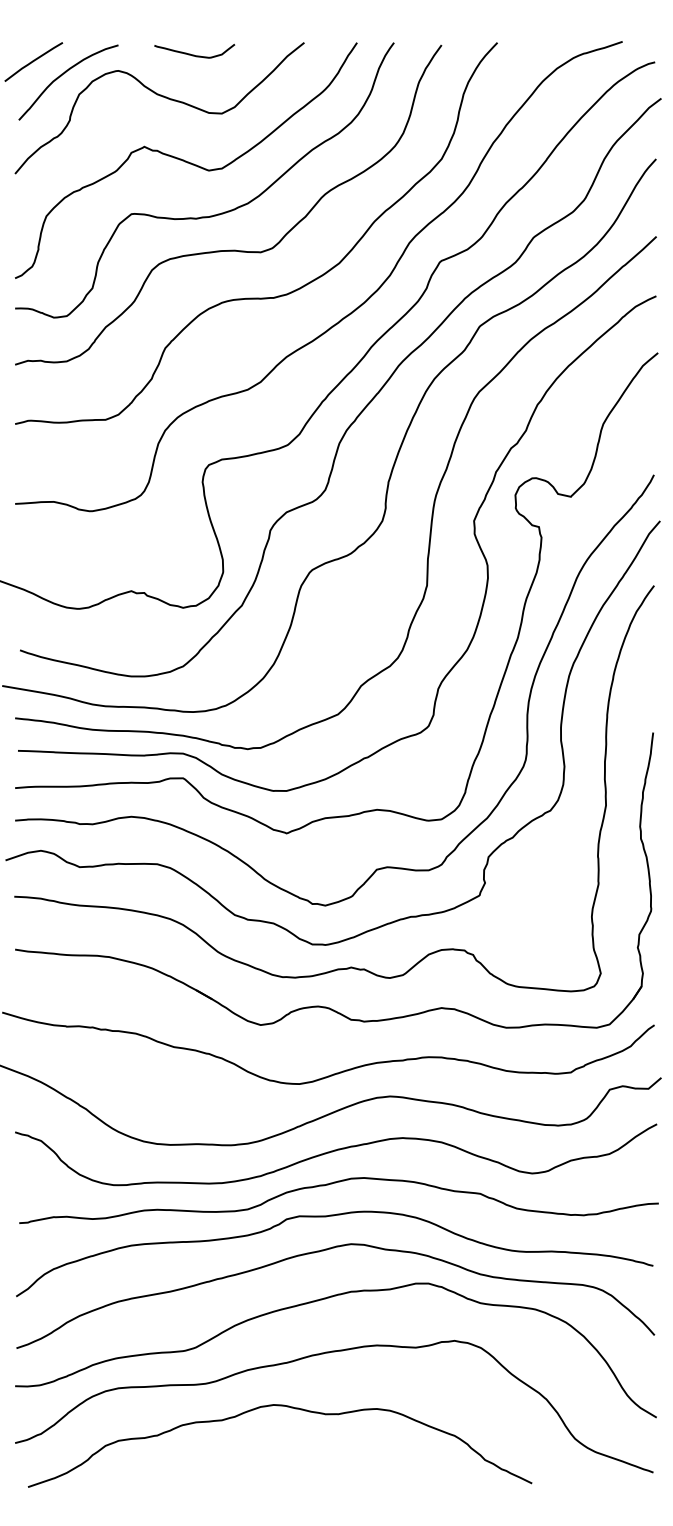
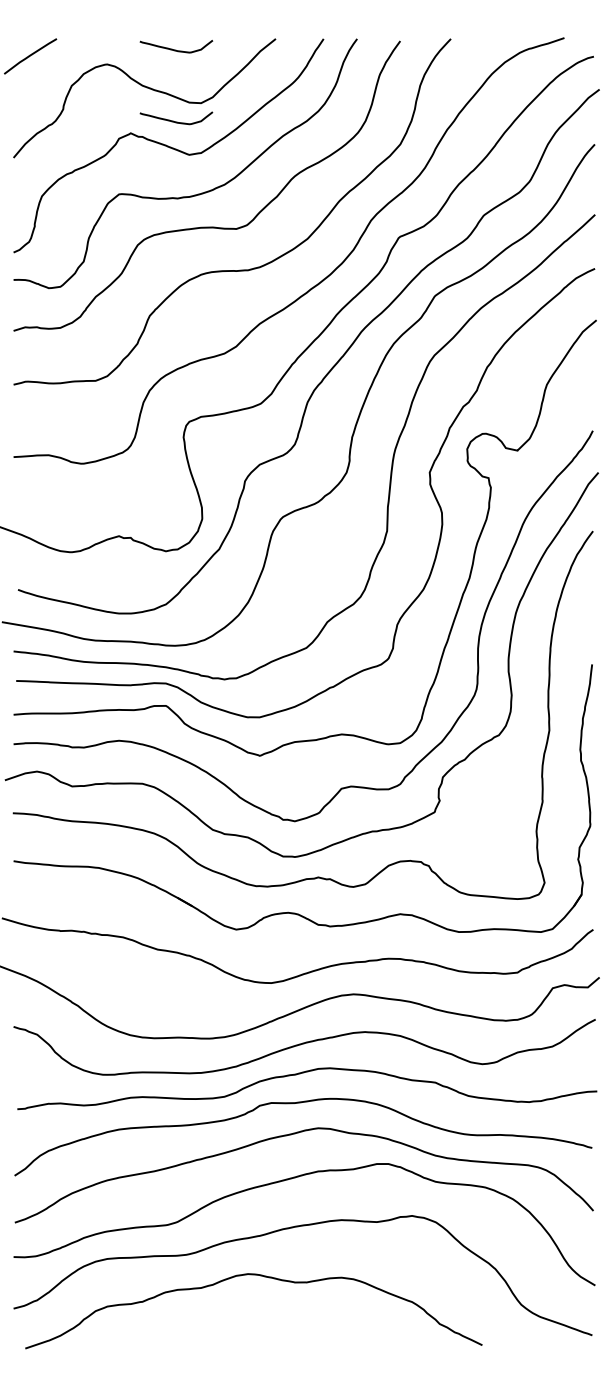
curve: (62, 75) -> (56, 68), removed
curve: (194, 133) -> (176, 121), added

